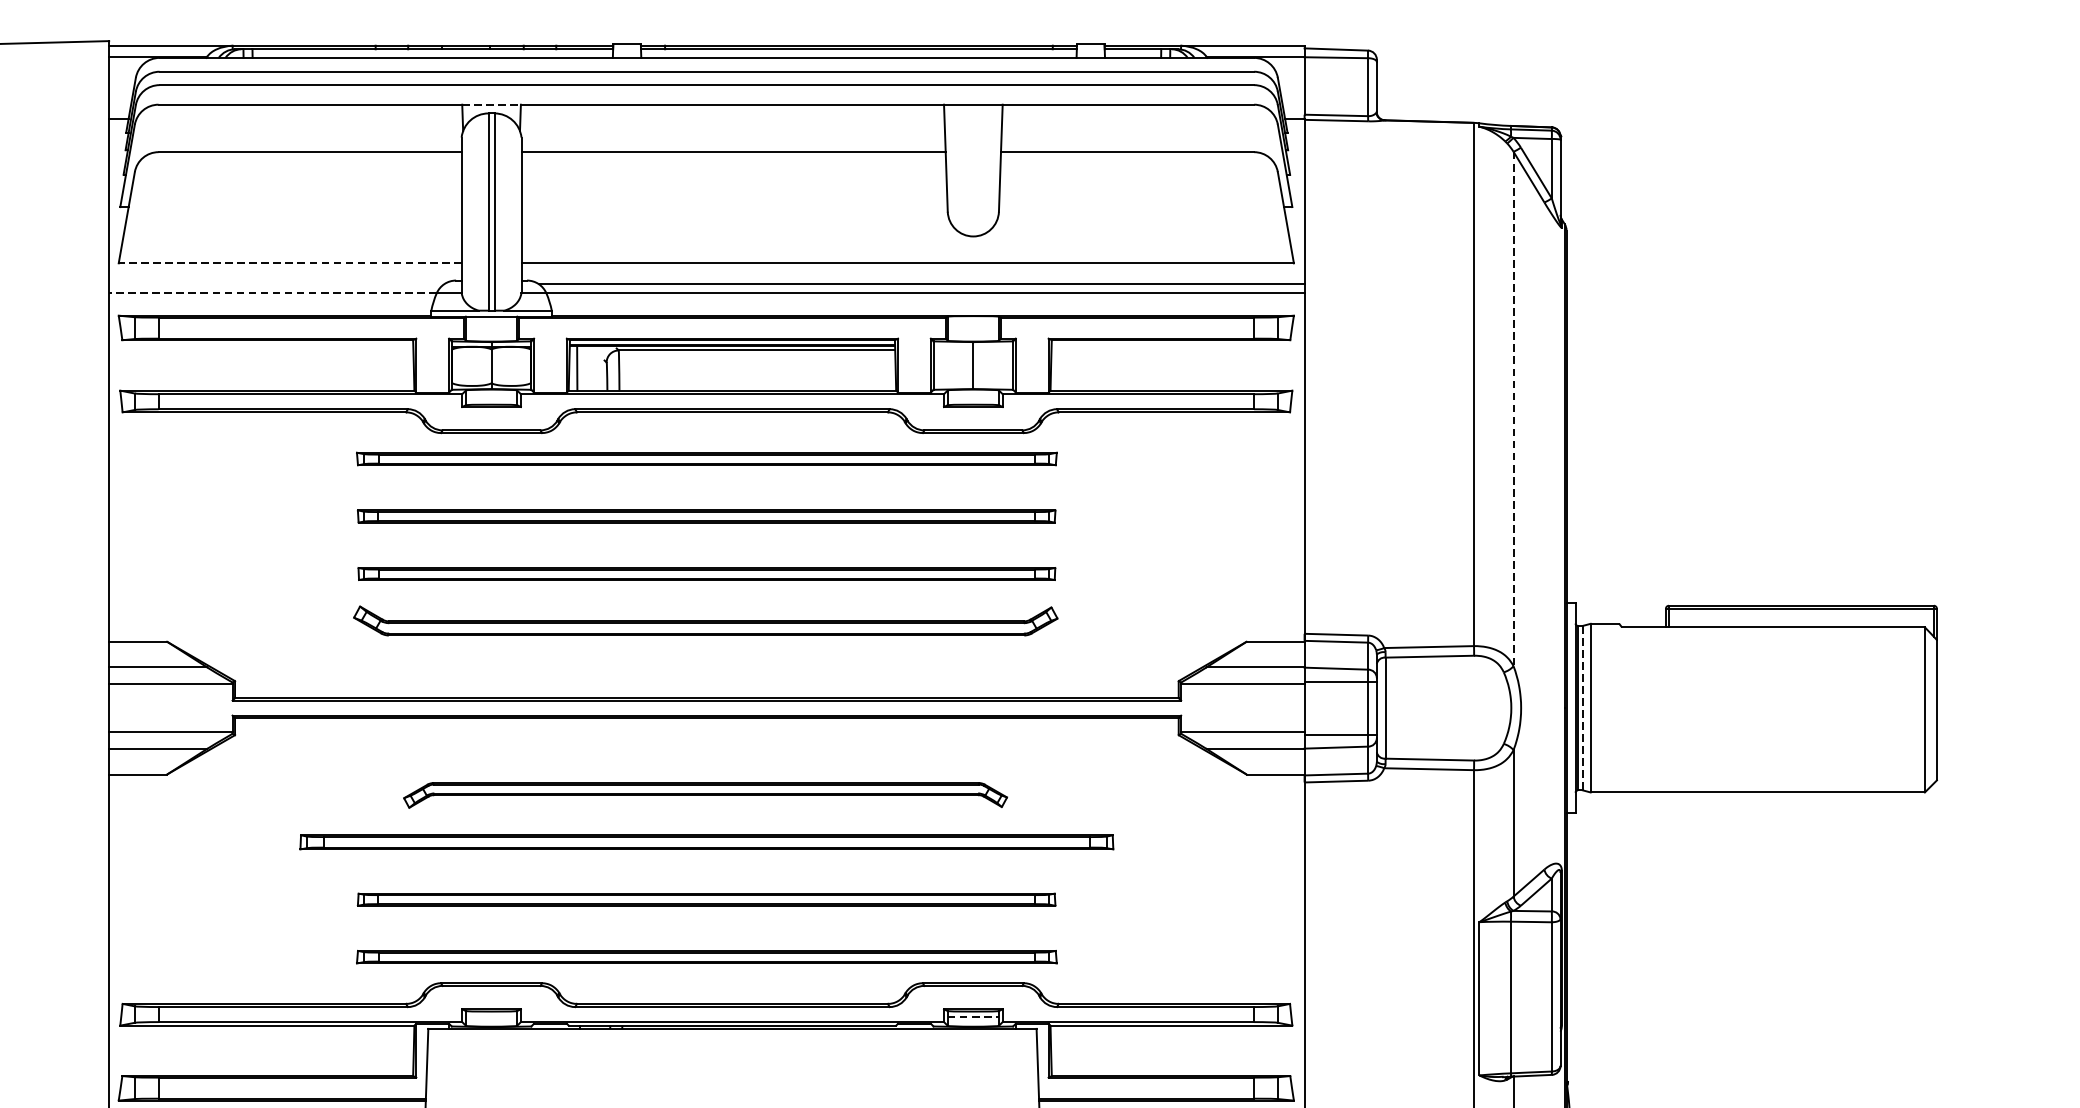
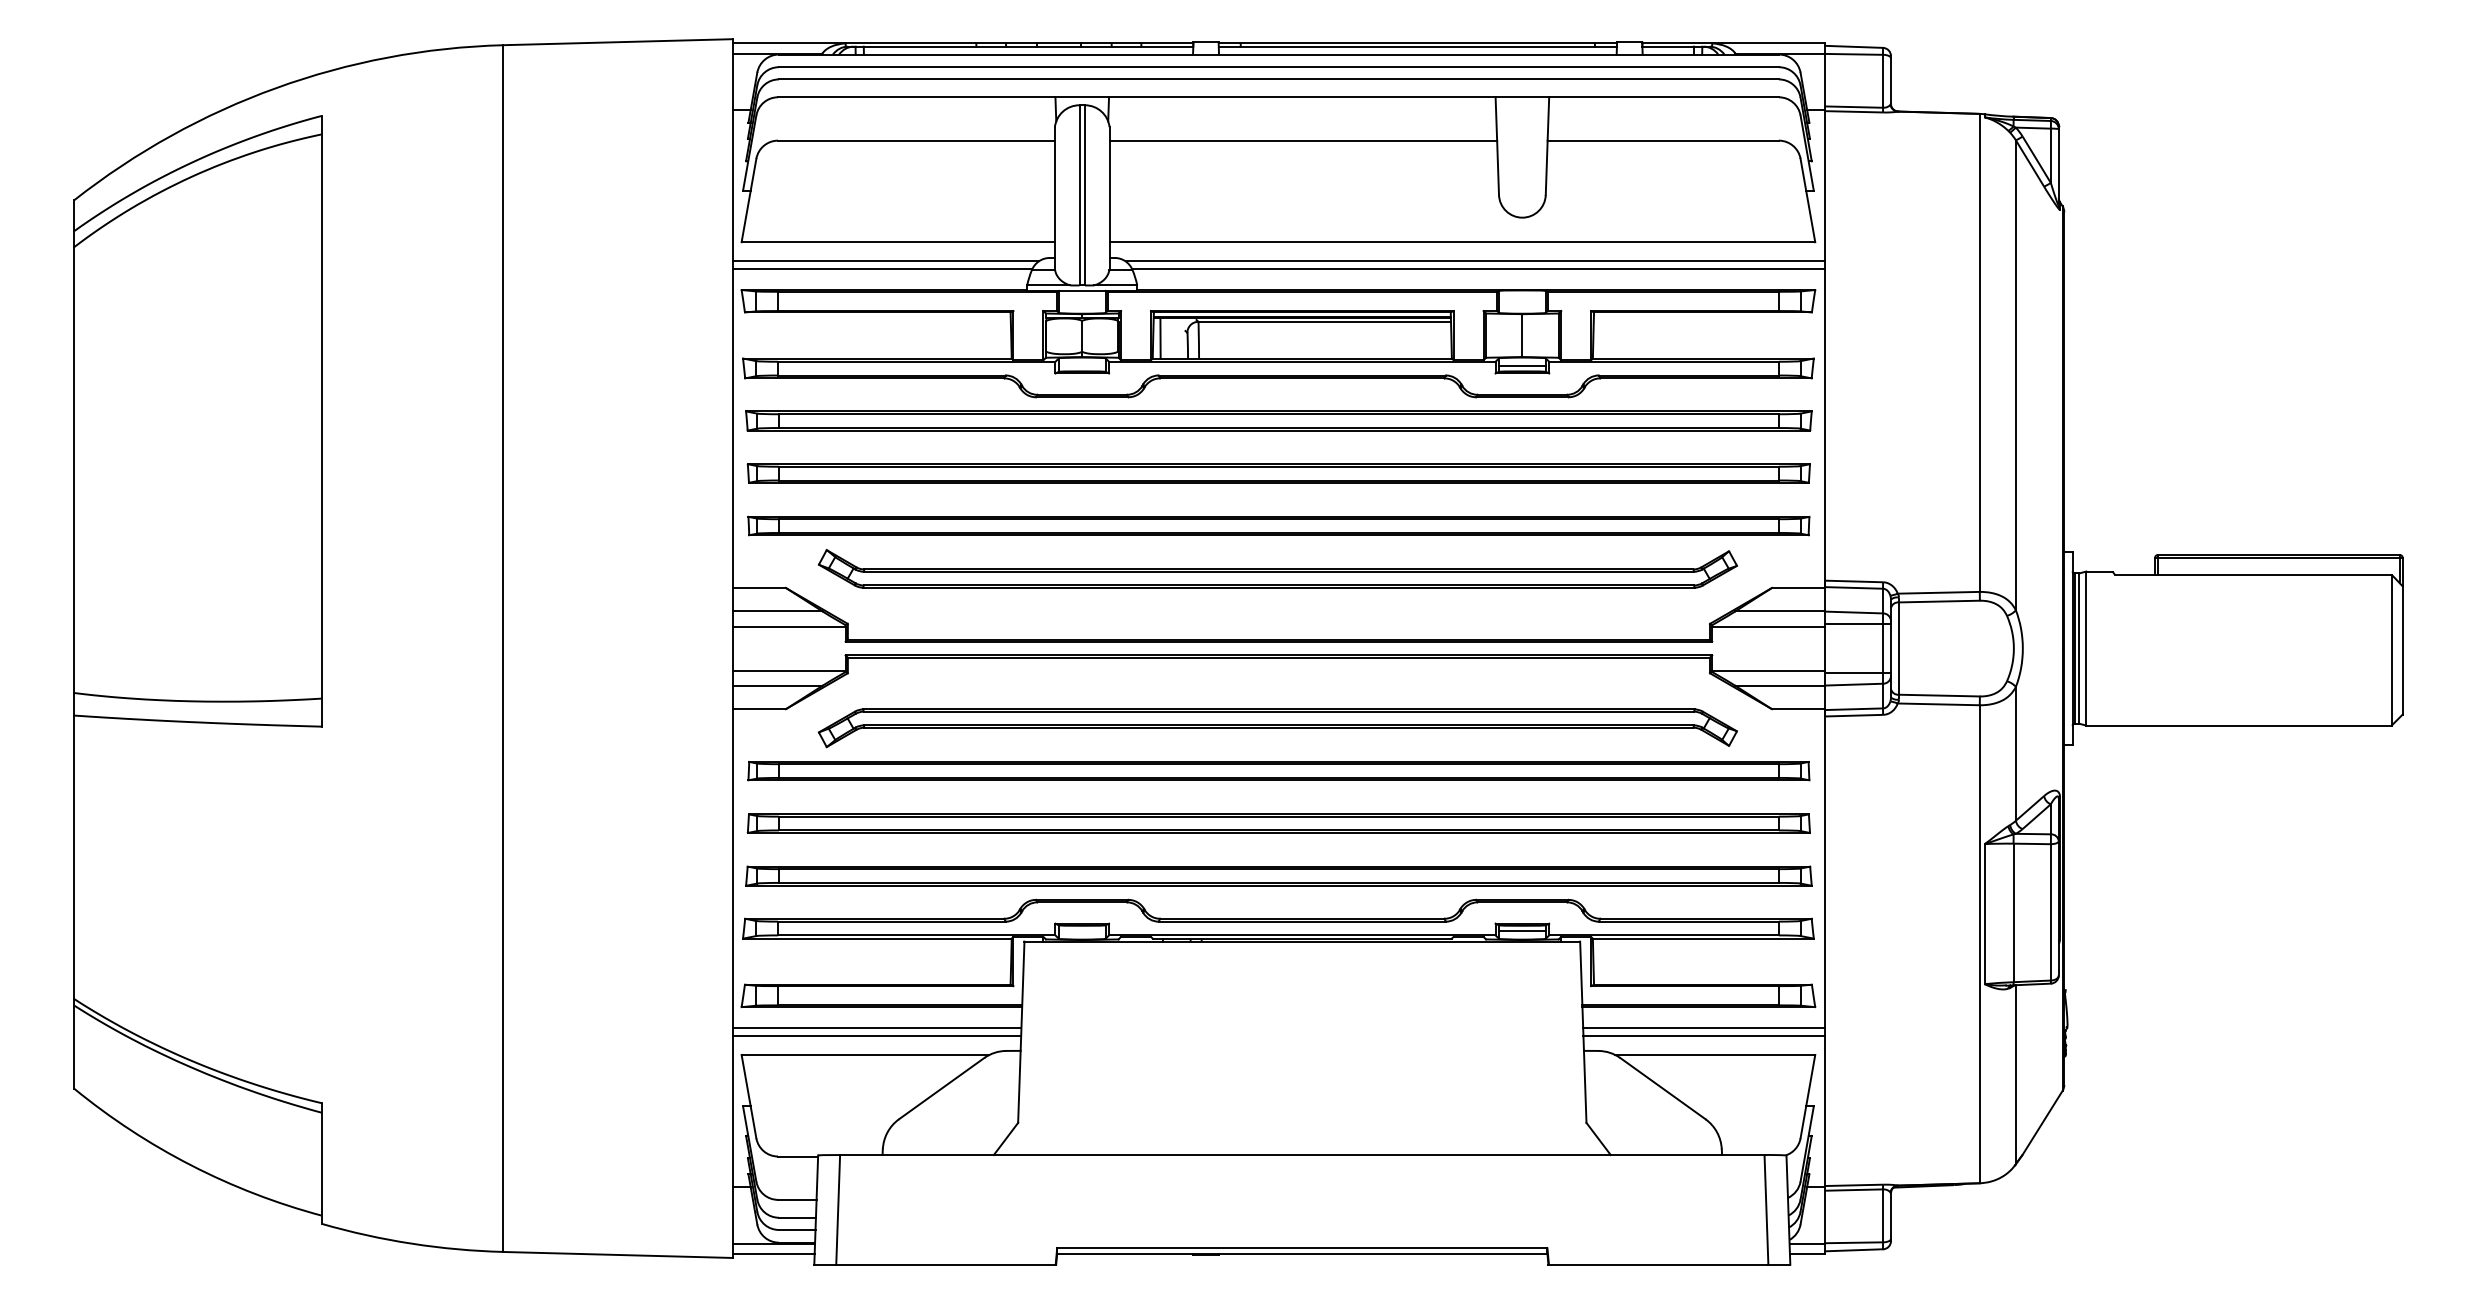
line: (491, 104) -> (1082, 97), dashed -> solid
line: (290, 263) -> (898, 242), dashed -> solid
line: (276, 284) -> (885, 261), added
line: (272, 293) -> (882, 269), dashed -> solid
line: (973, 398) -> (1522, 365), added
line: (1513, 409) -> (2015, 375), dashed -> solid
part: (706, 458) -> (1278, 420), size x1.67
part: (706, 516) -> (1278, 473), size x1.67
part: (706, 573) -> (1278, 525), size x1.67
part: (705, 620) -> (1277, 568), size x1.43
line: (1583, 709) -> (2079, 649), dashed -> solid
part: (705, 795) -> (1277, 728), size x1.67
part: (706, 842) -> (1278, 771), size x1.43
part: (706, 899) -> (1278, 823), size x1.67
part: (706, 956) -> (1278, 875), size x1.67
line: (973, 1016) -> (1522, 930), dashed -> solid

